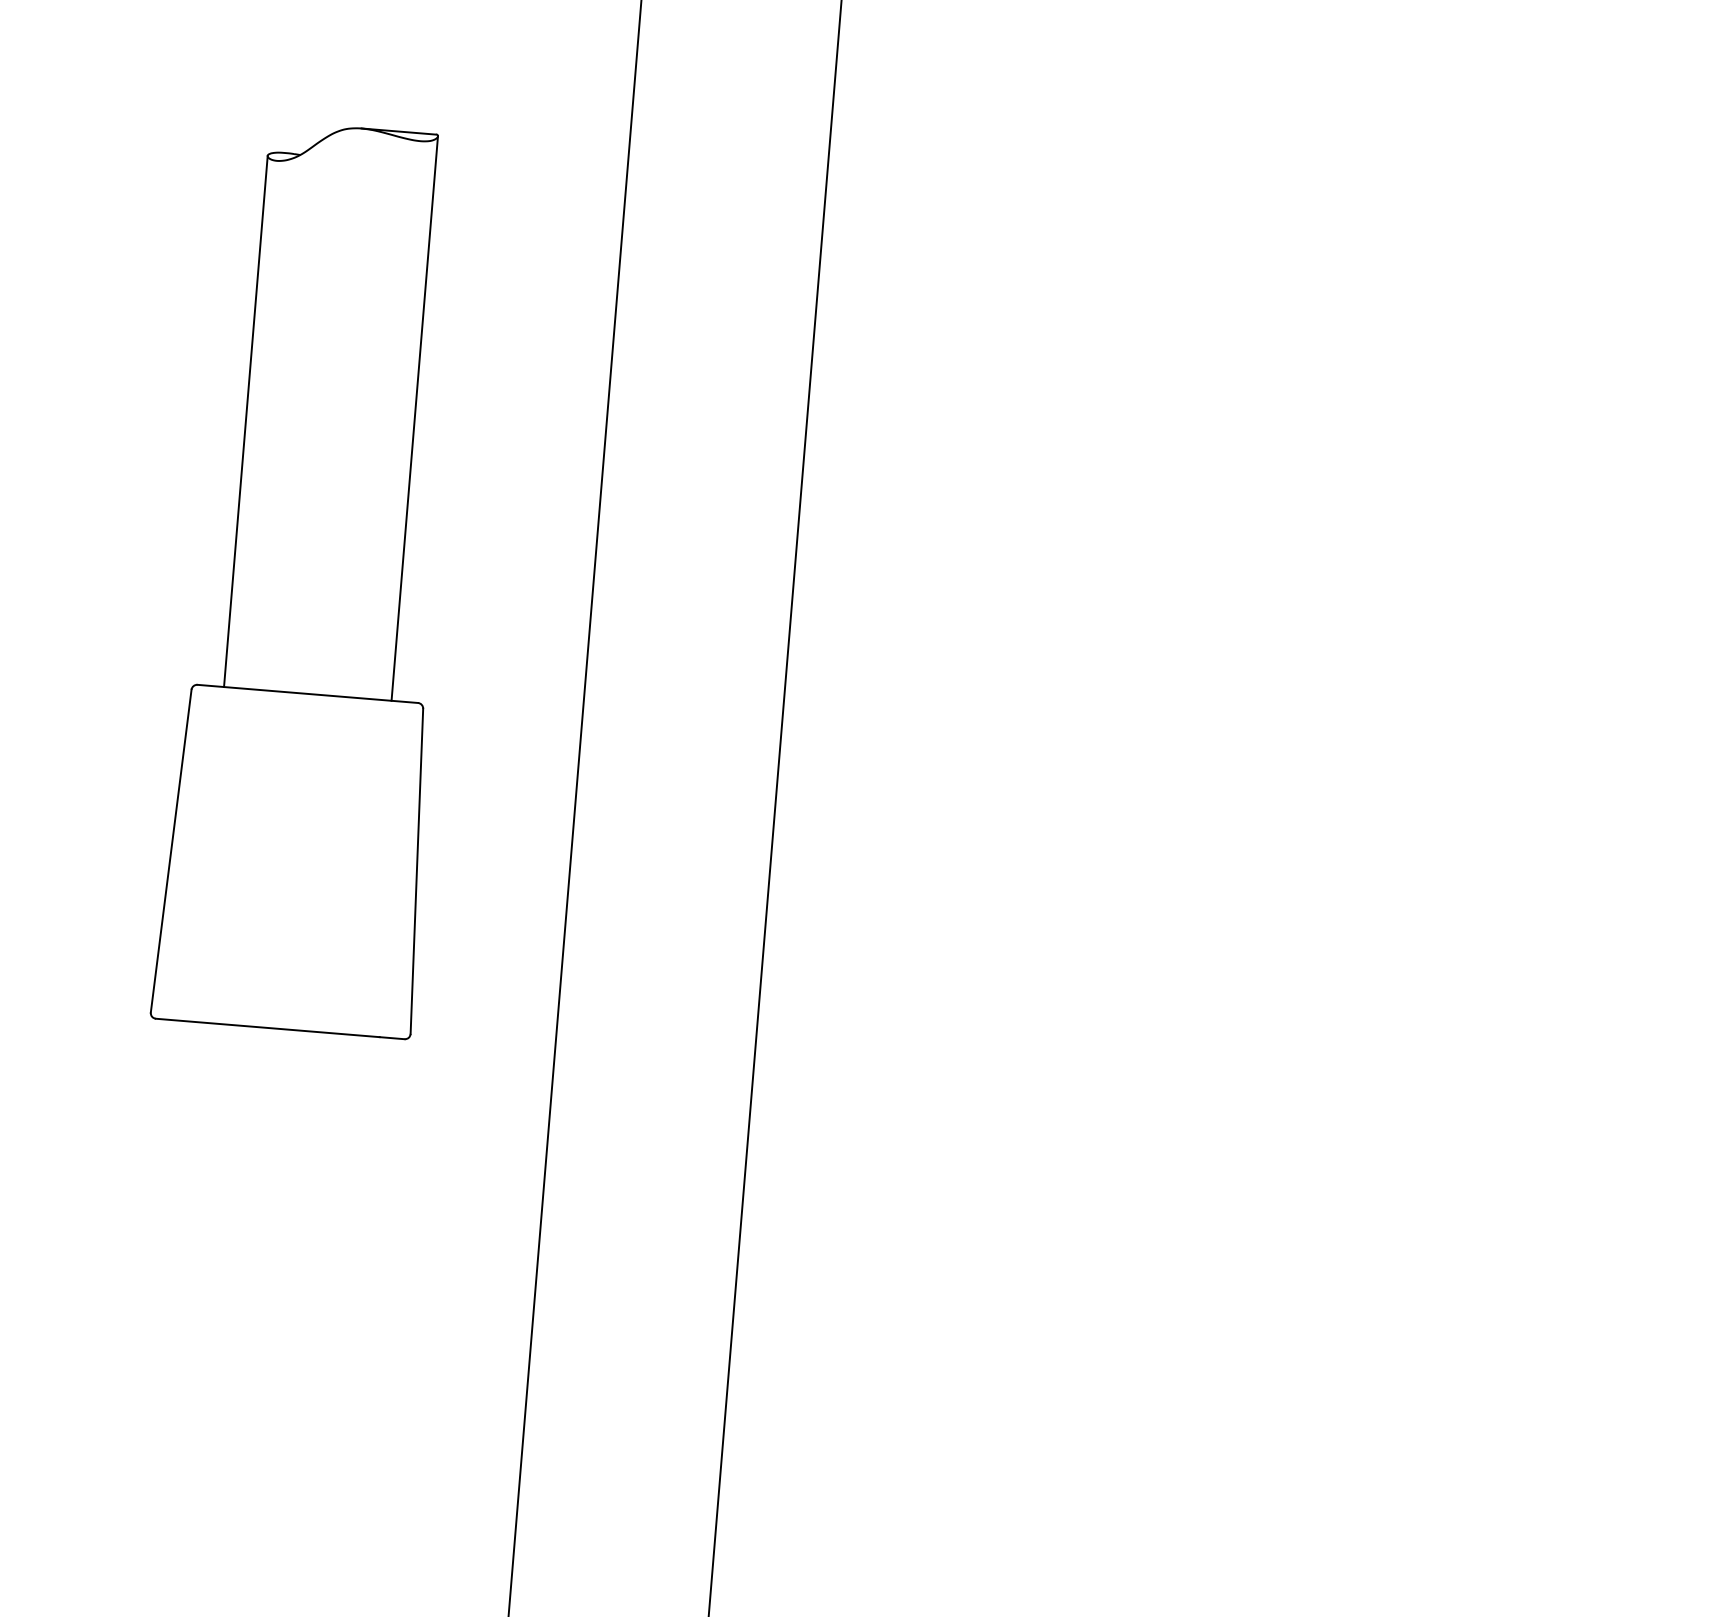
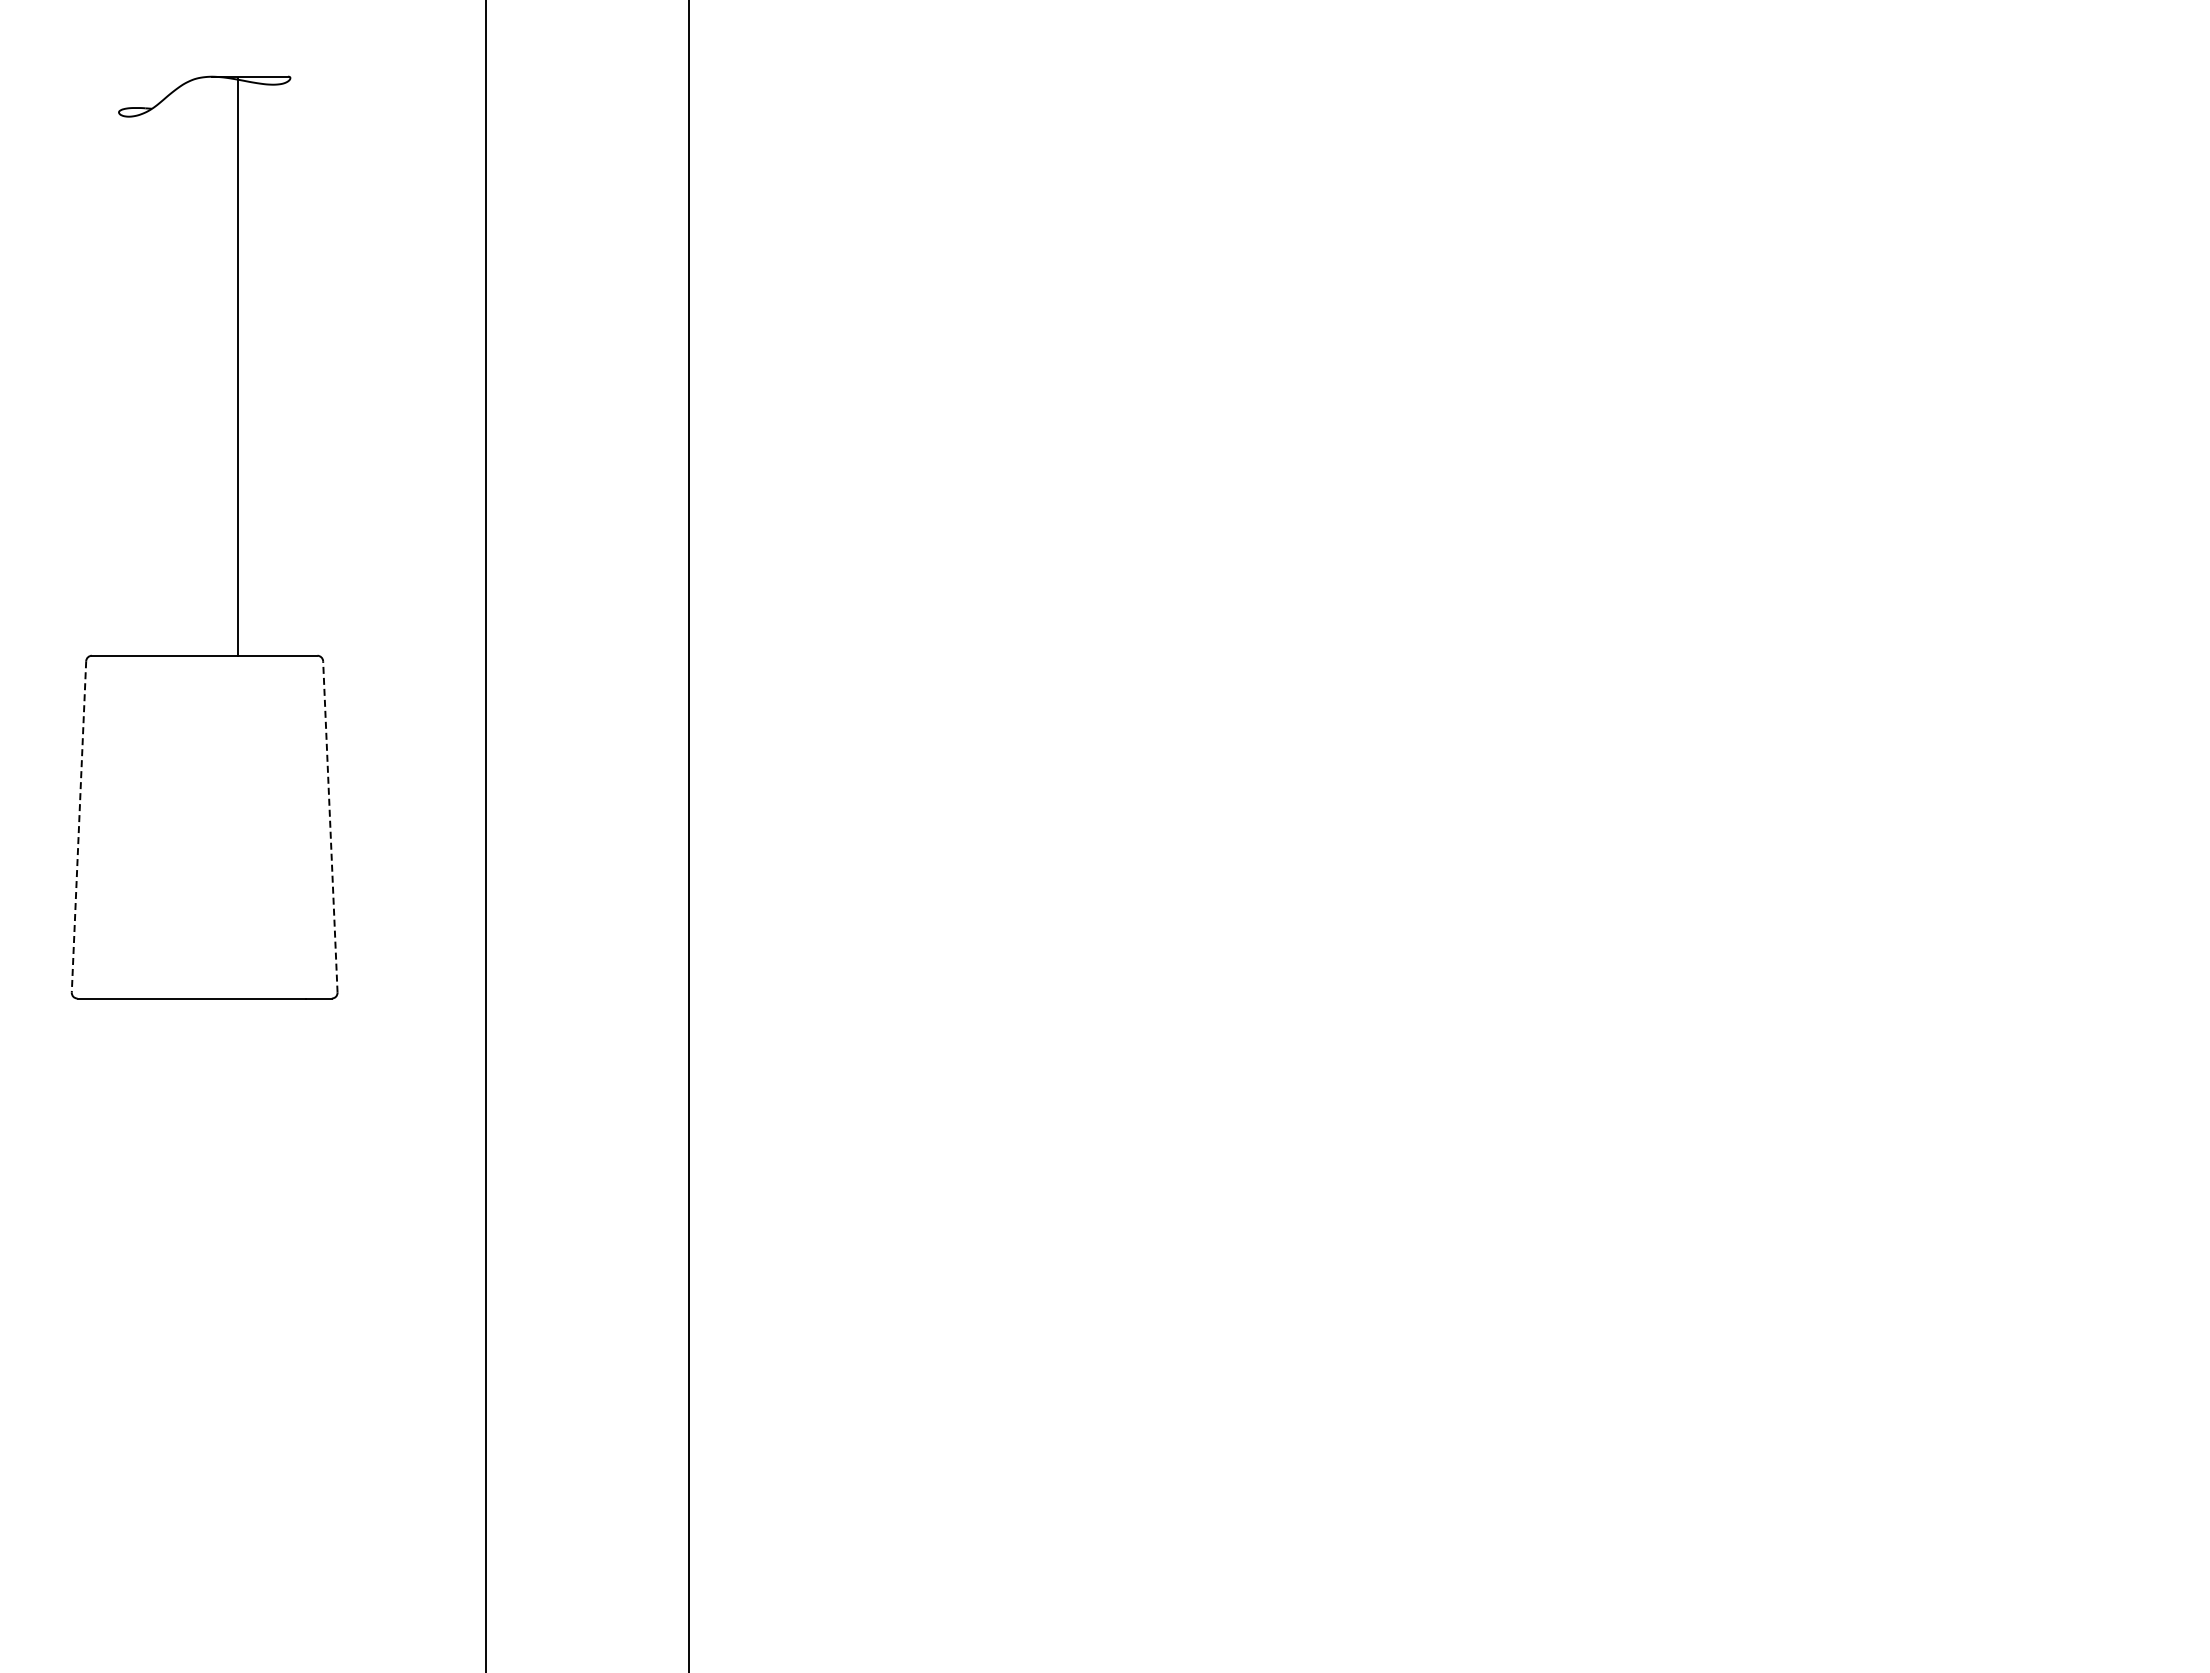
line: (414, 418) -> (238, 366), moved
line: (245, 420) -> (118, 383), removed
line: (171, 850) -> (79, 826), solid -> dashed
line: (417, 870) -> (330, 826), solid -> dashed

